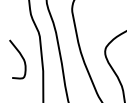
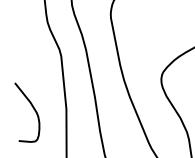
curve: (20, 56) -> (31, 108), moved

